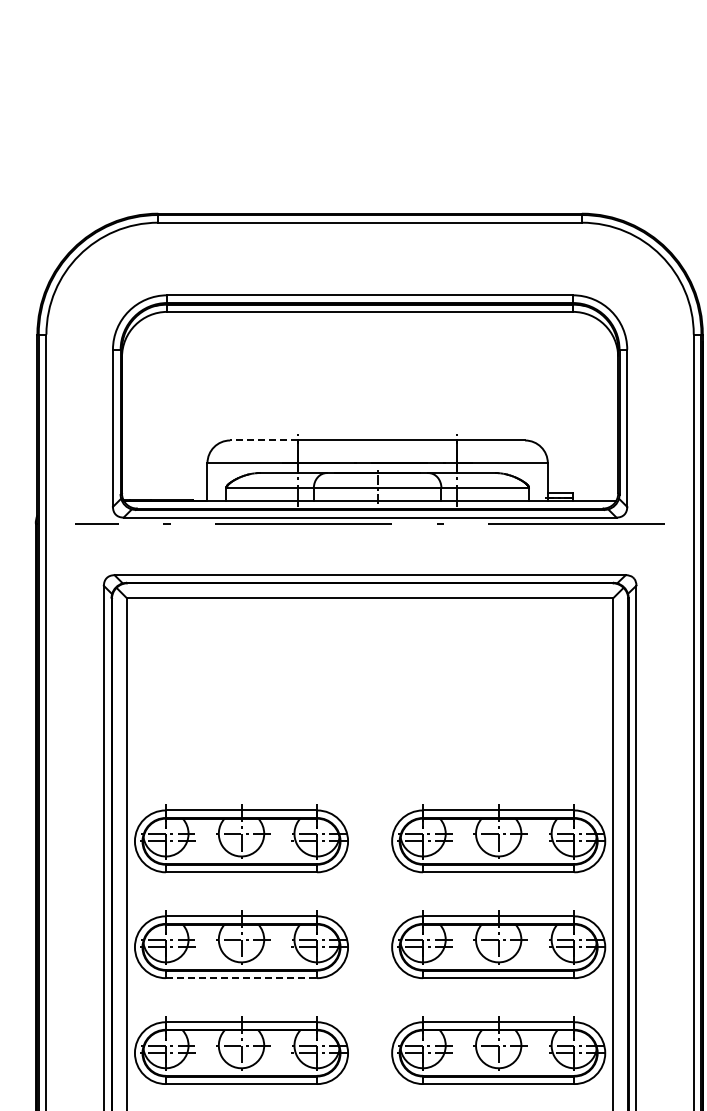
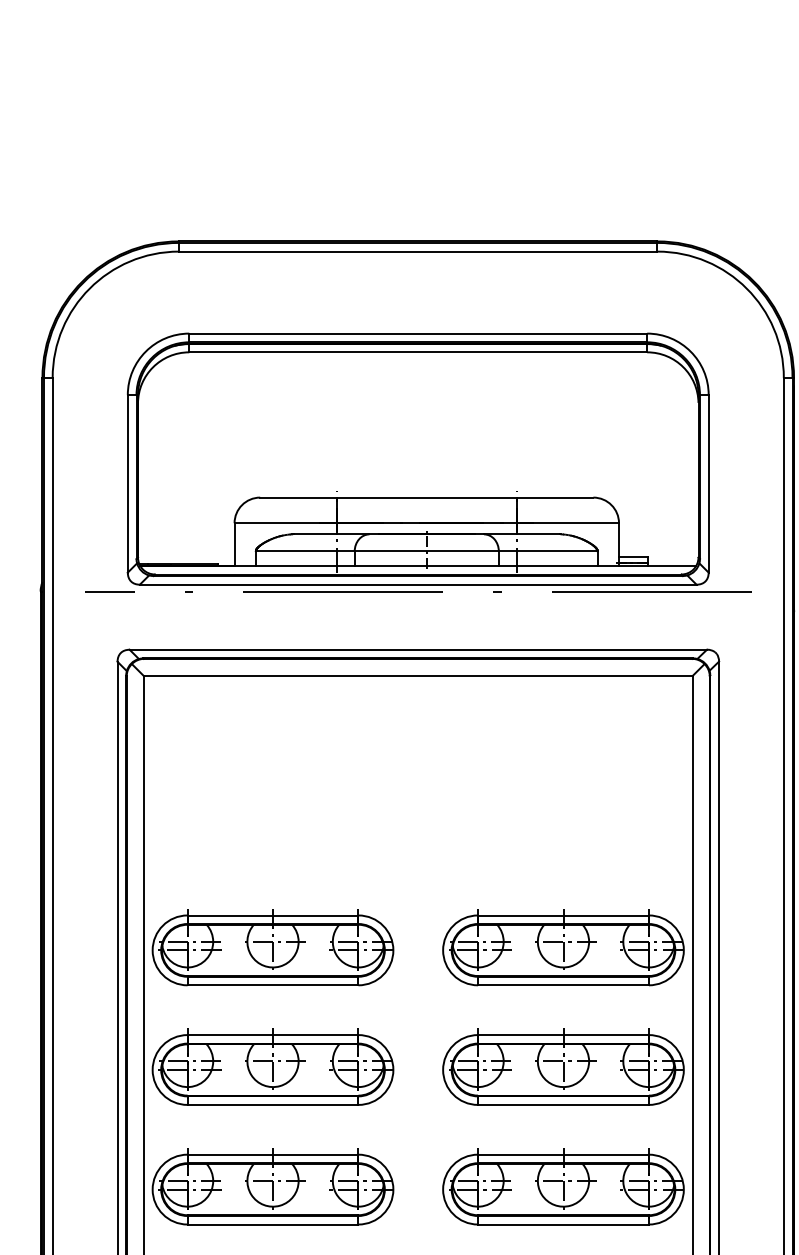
line: (263, 440) -> (297, 497), dashed -> solid
line: (241, 978) -> (272, 1105), dashed -> solid

